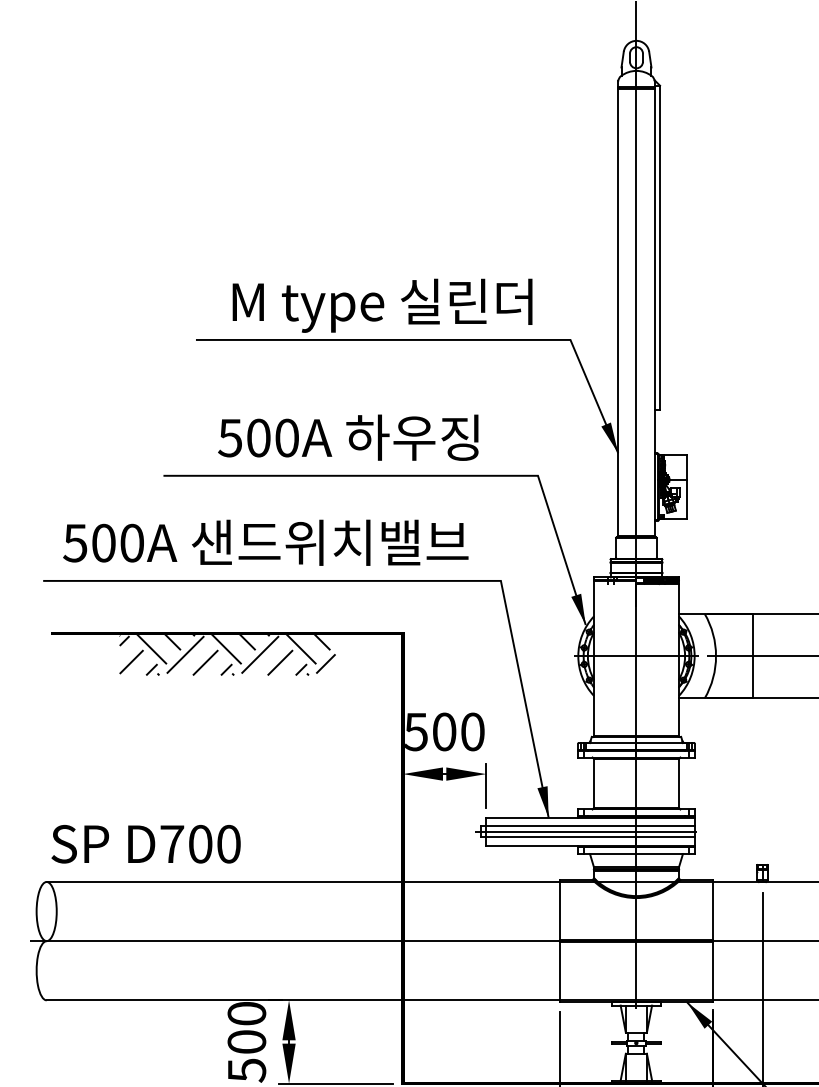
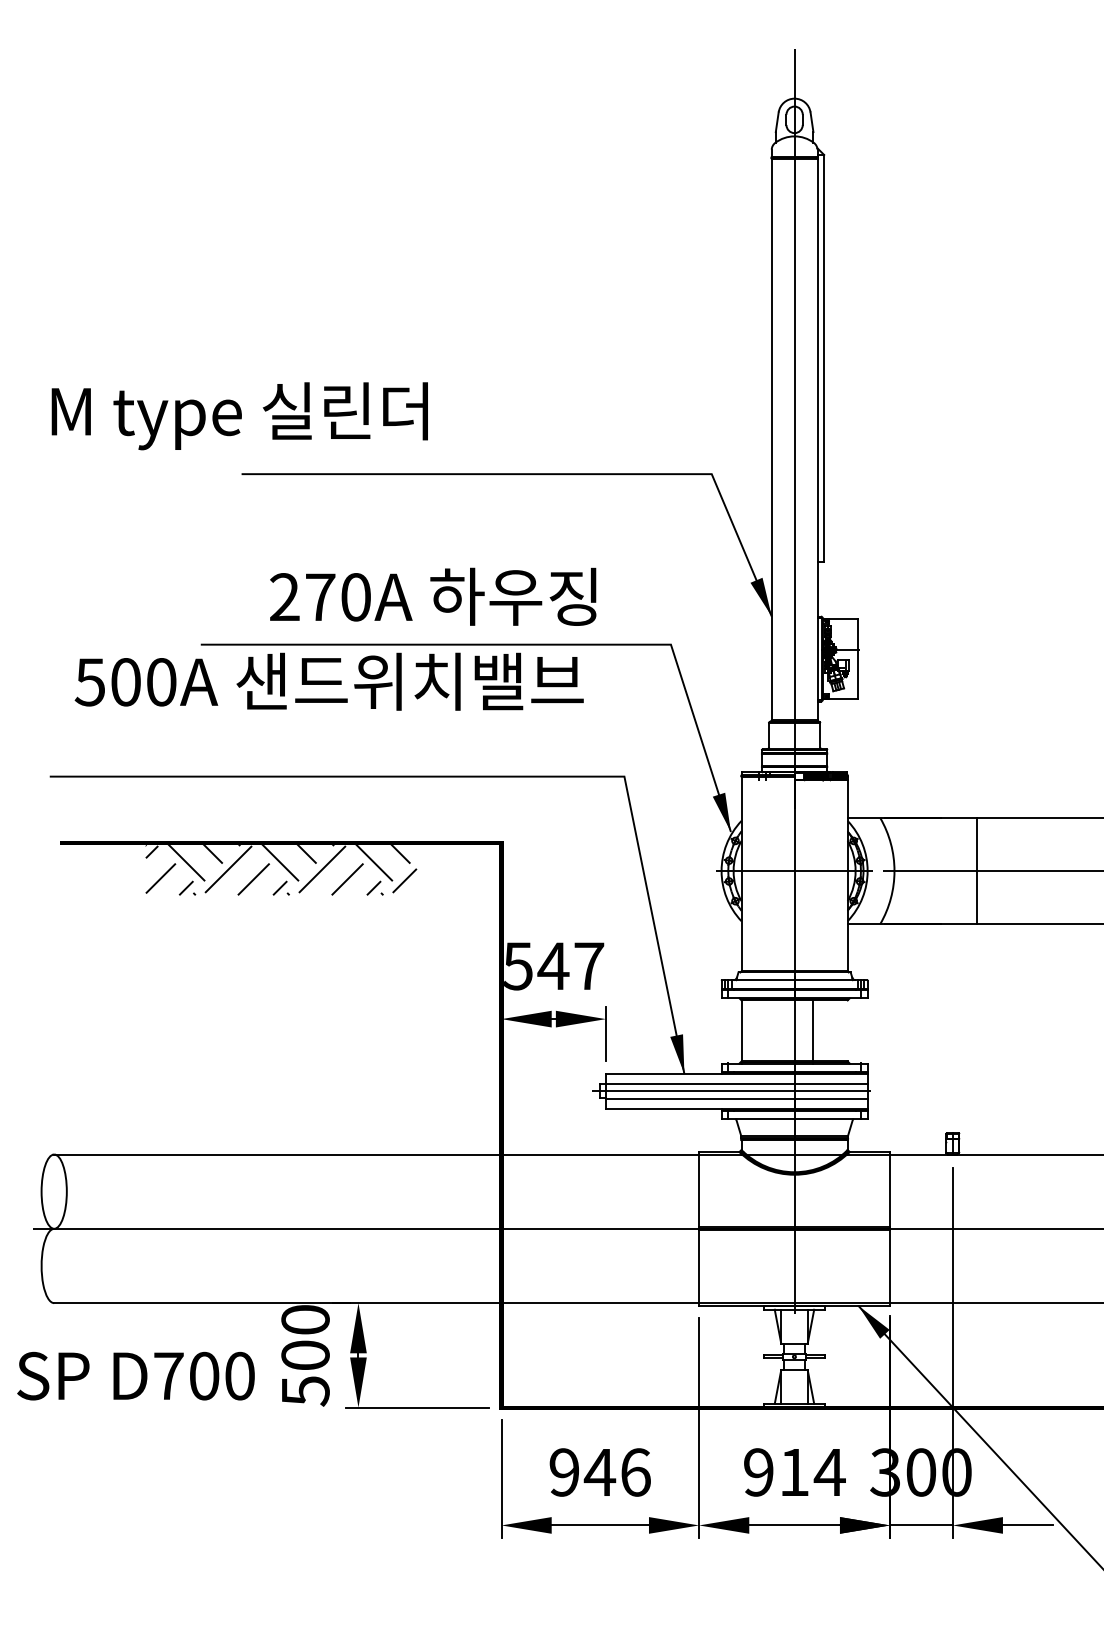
text: (382, 306) -> (239, 416), moved
text: (244, 438) -> (302, 597), 500A -> 270A
text: (265, 542) -> (328, 681), moved
line: (752, 656) -> (976, 871), moved
text: (457, 732) -> (570, 966), 500 -> 547
line: (678, 783) -> (812, 1031), moved
text: (145, 843) -> (135, 1375), moved

